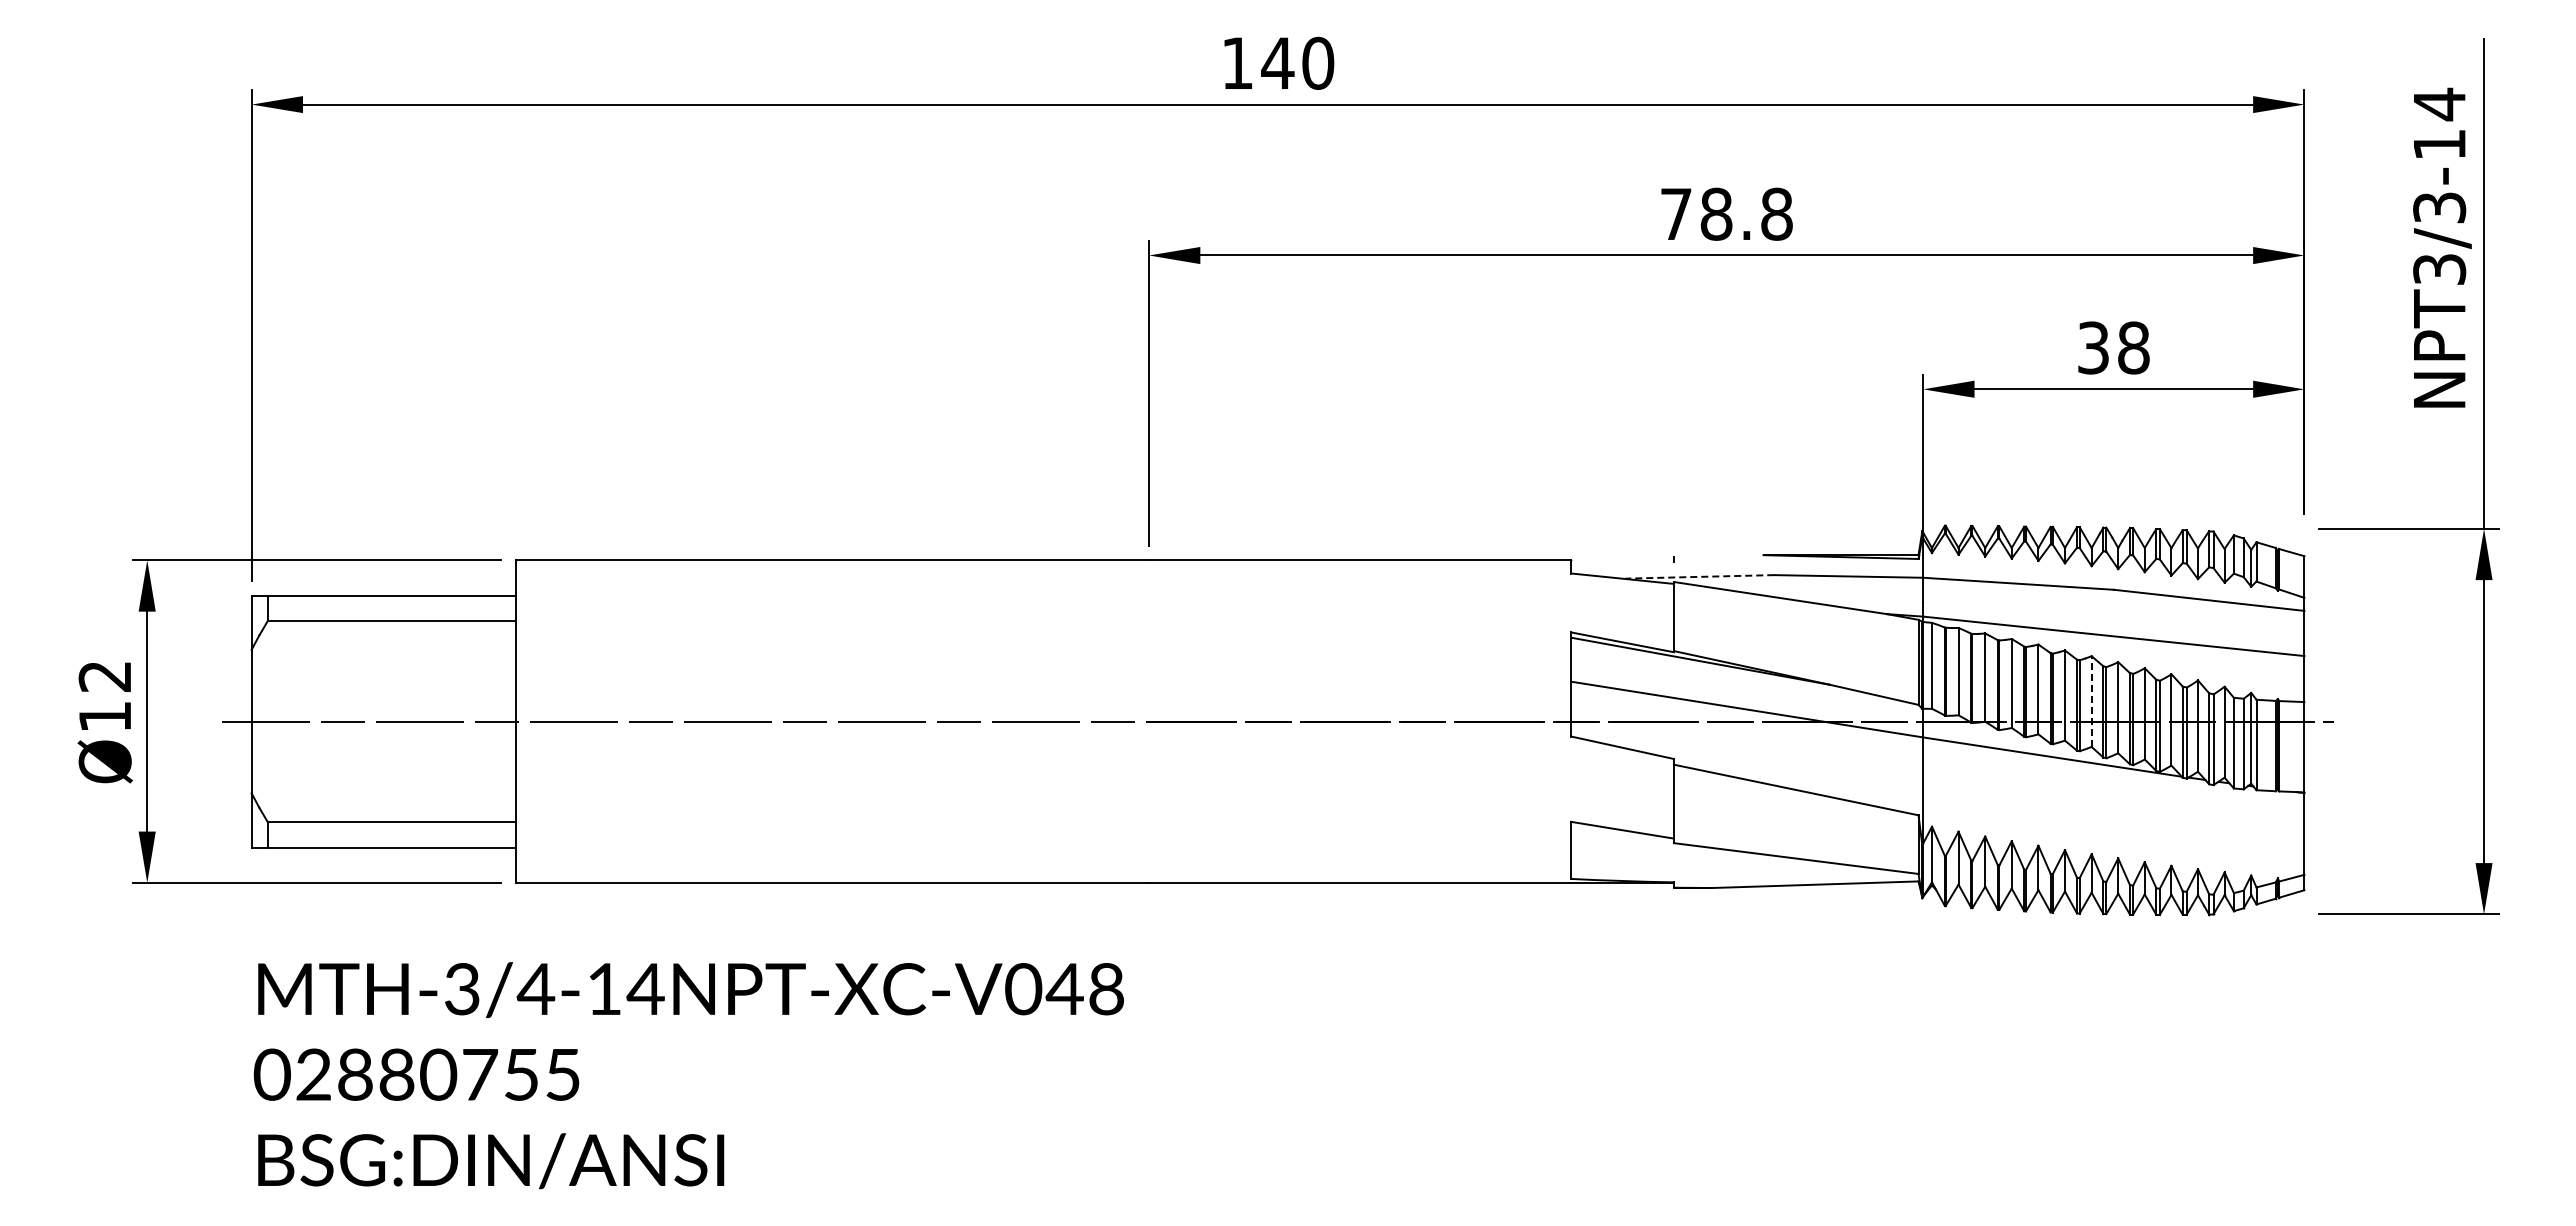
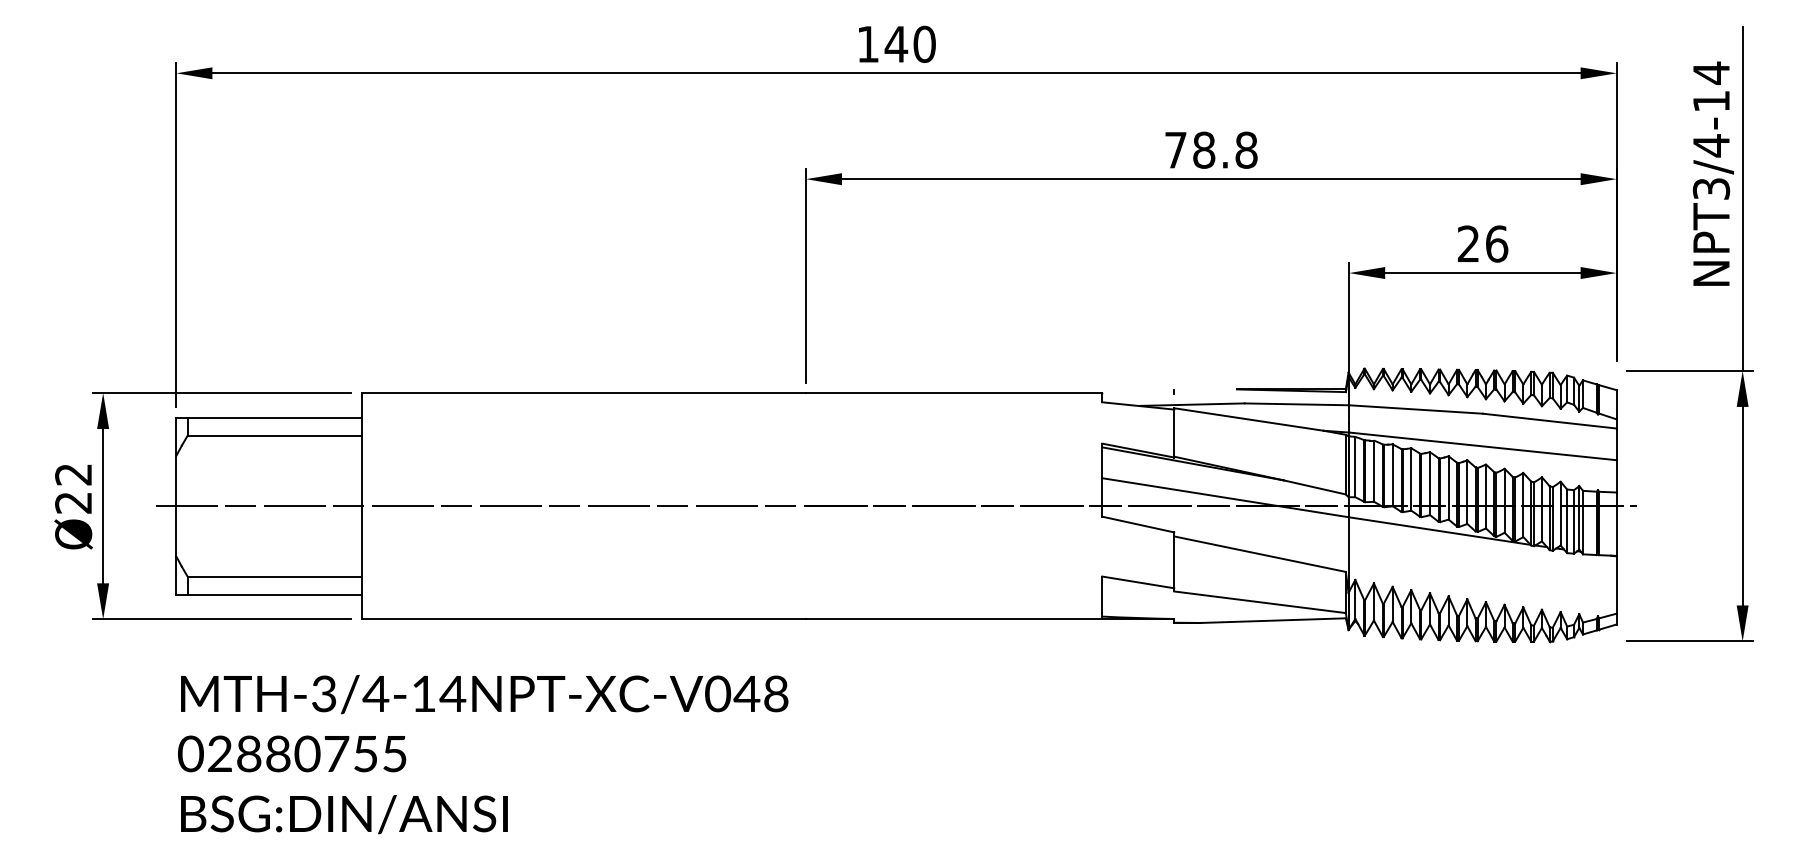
text: (2439, 207) -> (1711, 145), NPT3/3-14 -> NPT3/4-14
text: (2114, 347) -> (1483, 243), 38 -> 26
line: (1699, 576) -> (1192, 404), dashed -> solid
line: (2091, 701) -> (1467, 492), dashed -> solid
text: (104, 717) -> (73, 503), Ø12 -> Ø22

